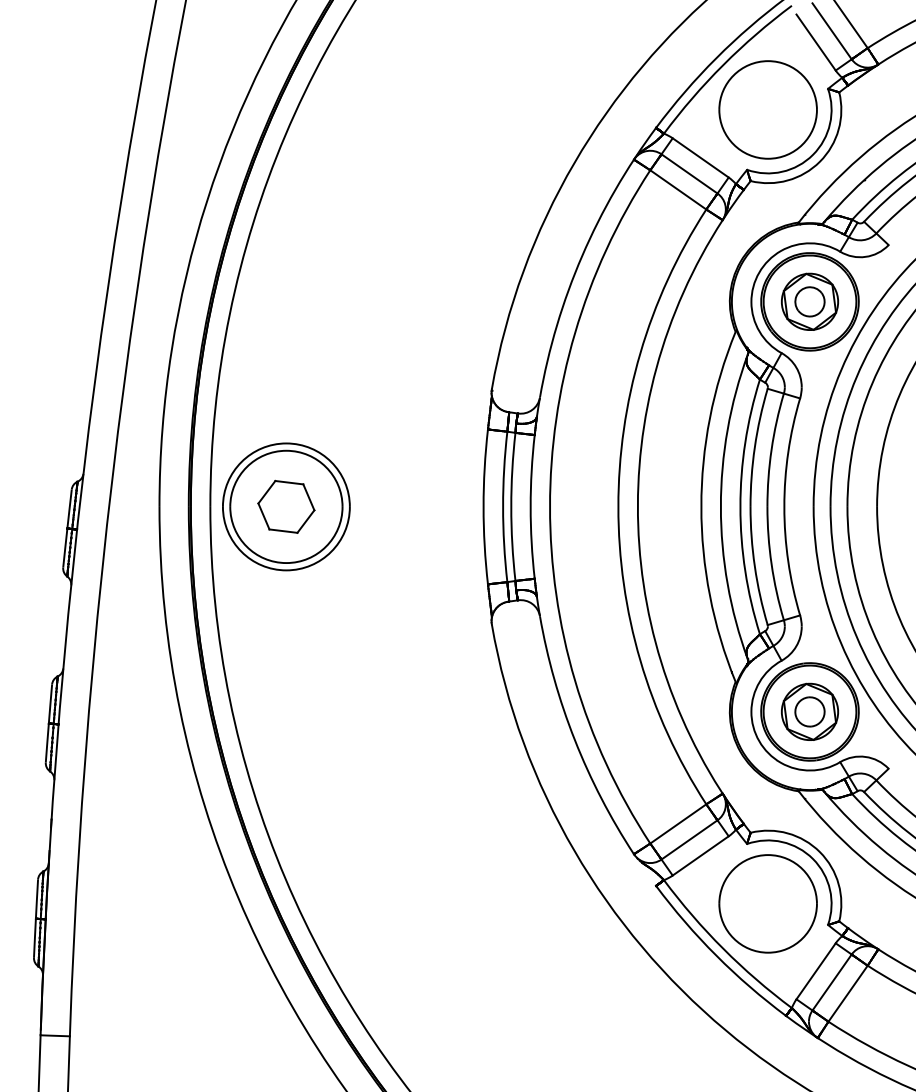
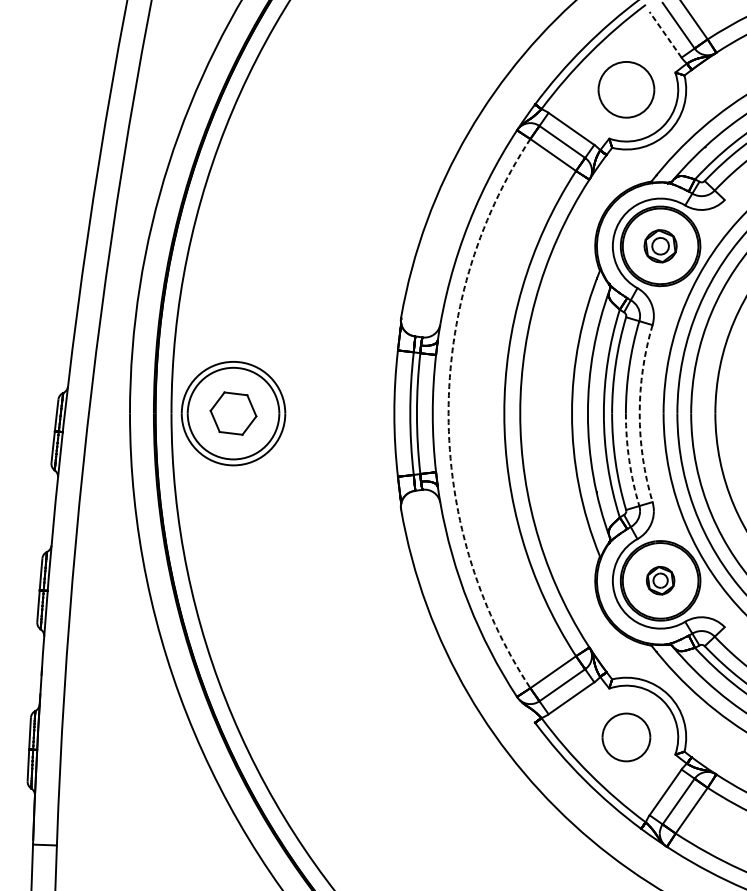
line: (815, 42) -> (665, 34), solid -> dashed
part: (767, 109) -> (625, 89), size x0.7
part: (809, 301) -> (660, 246), size x0.7
arc: (550, 506) -> (448, 413), solid -> dashed
arc: (784, 506) -> (639, 413), solid -> dashed
arc: (771, 564) -> (629, 460), solid -> dashed
part: (809, 711) -> (660, 580), size x0.6
part: (767, 903) -> (625, 737), size x0.6

